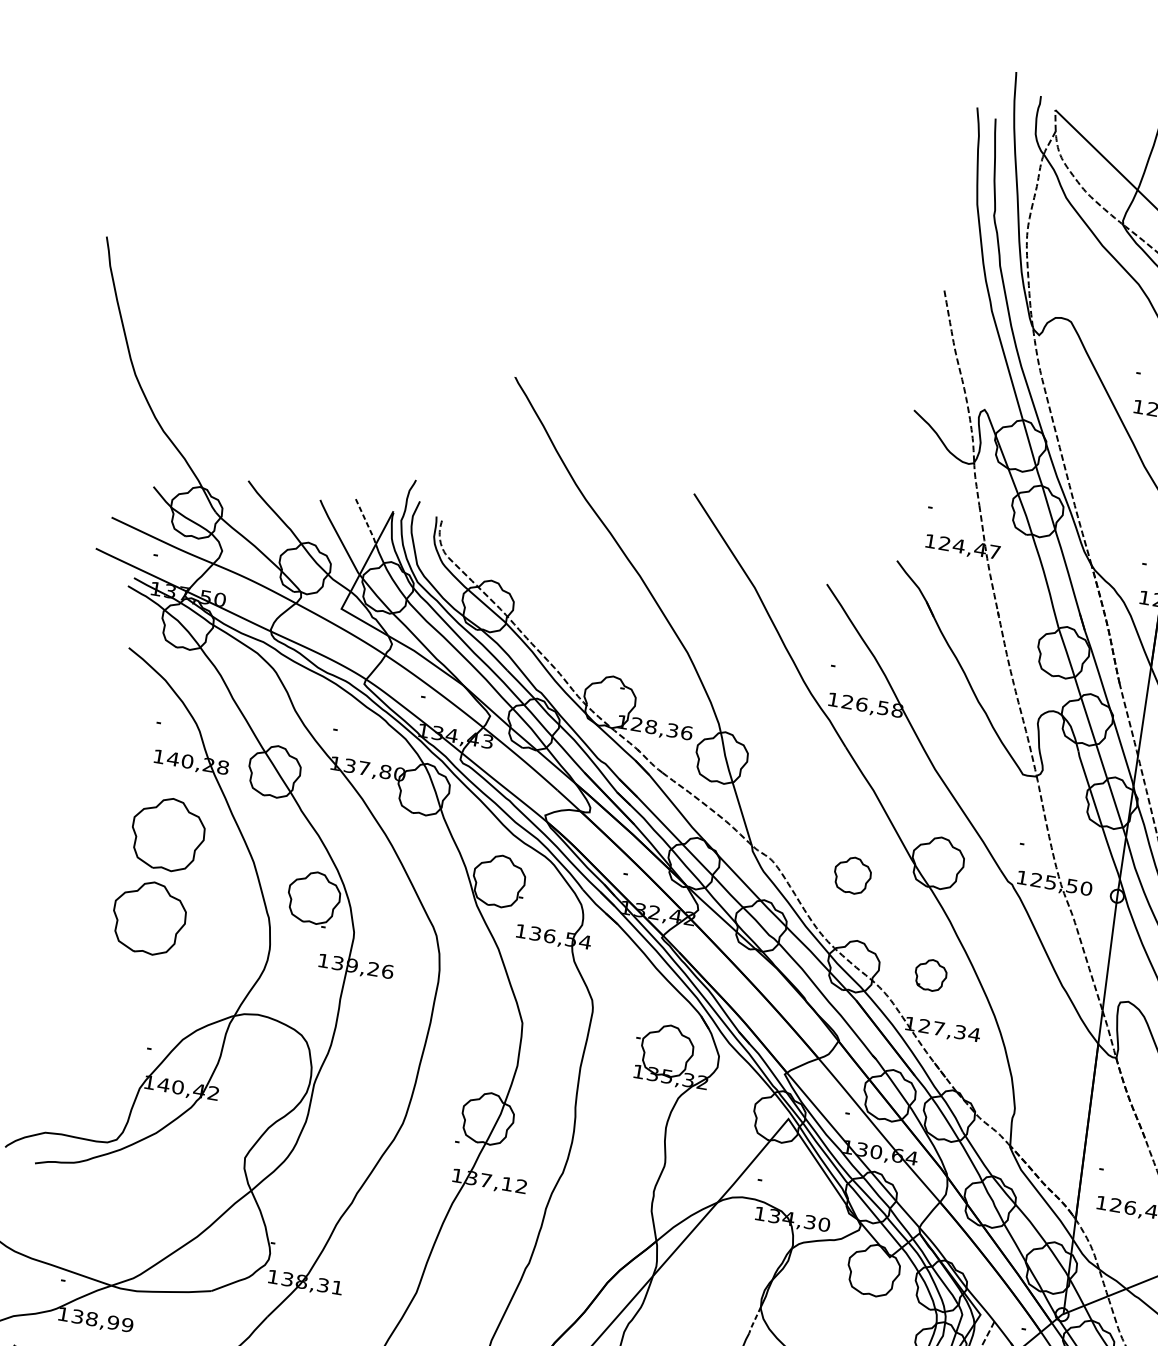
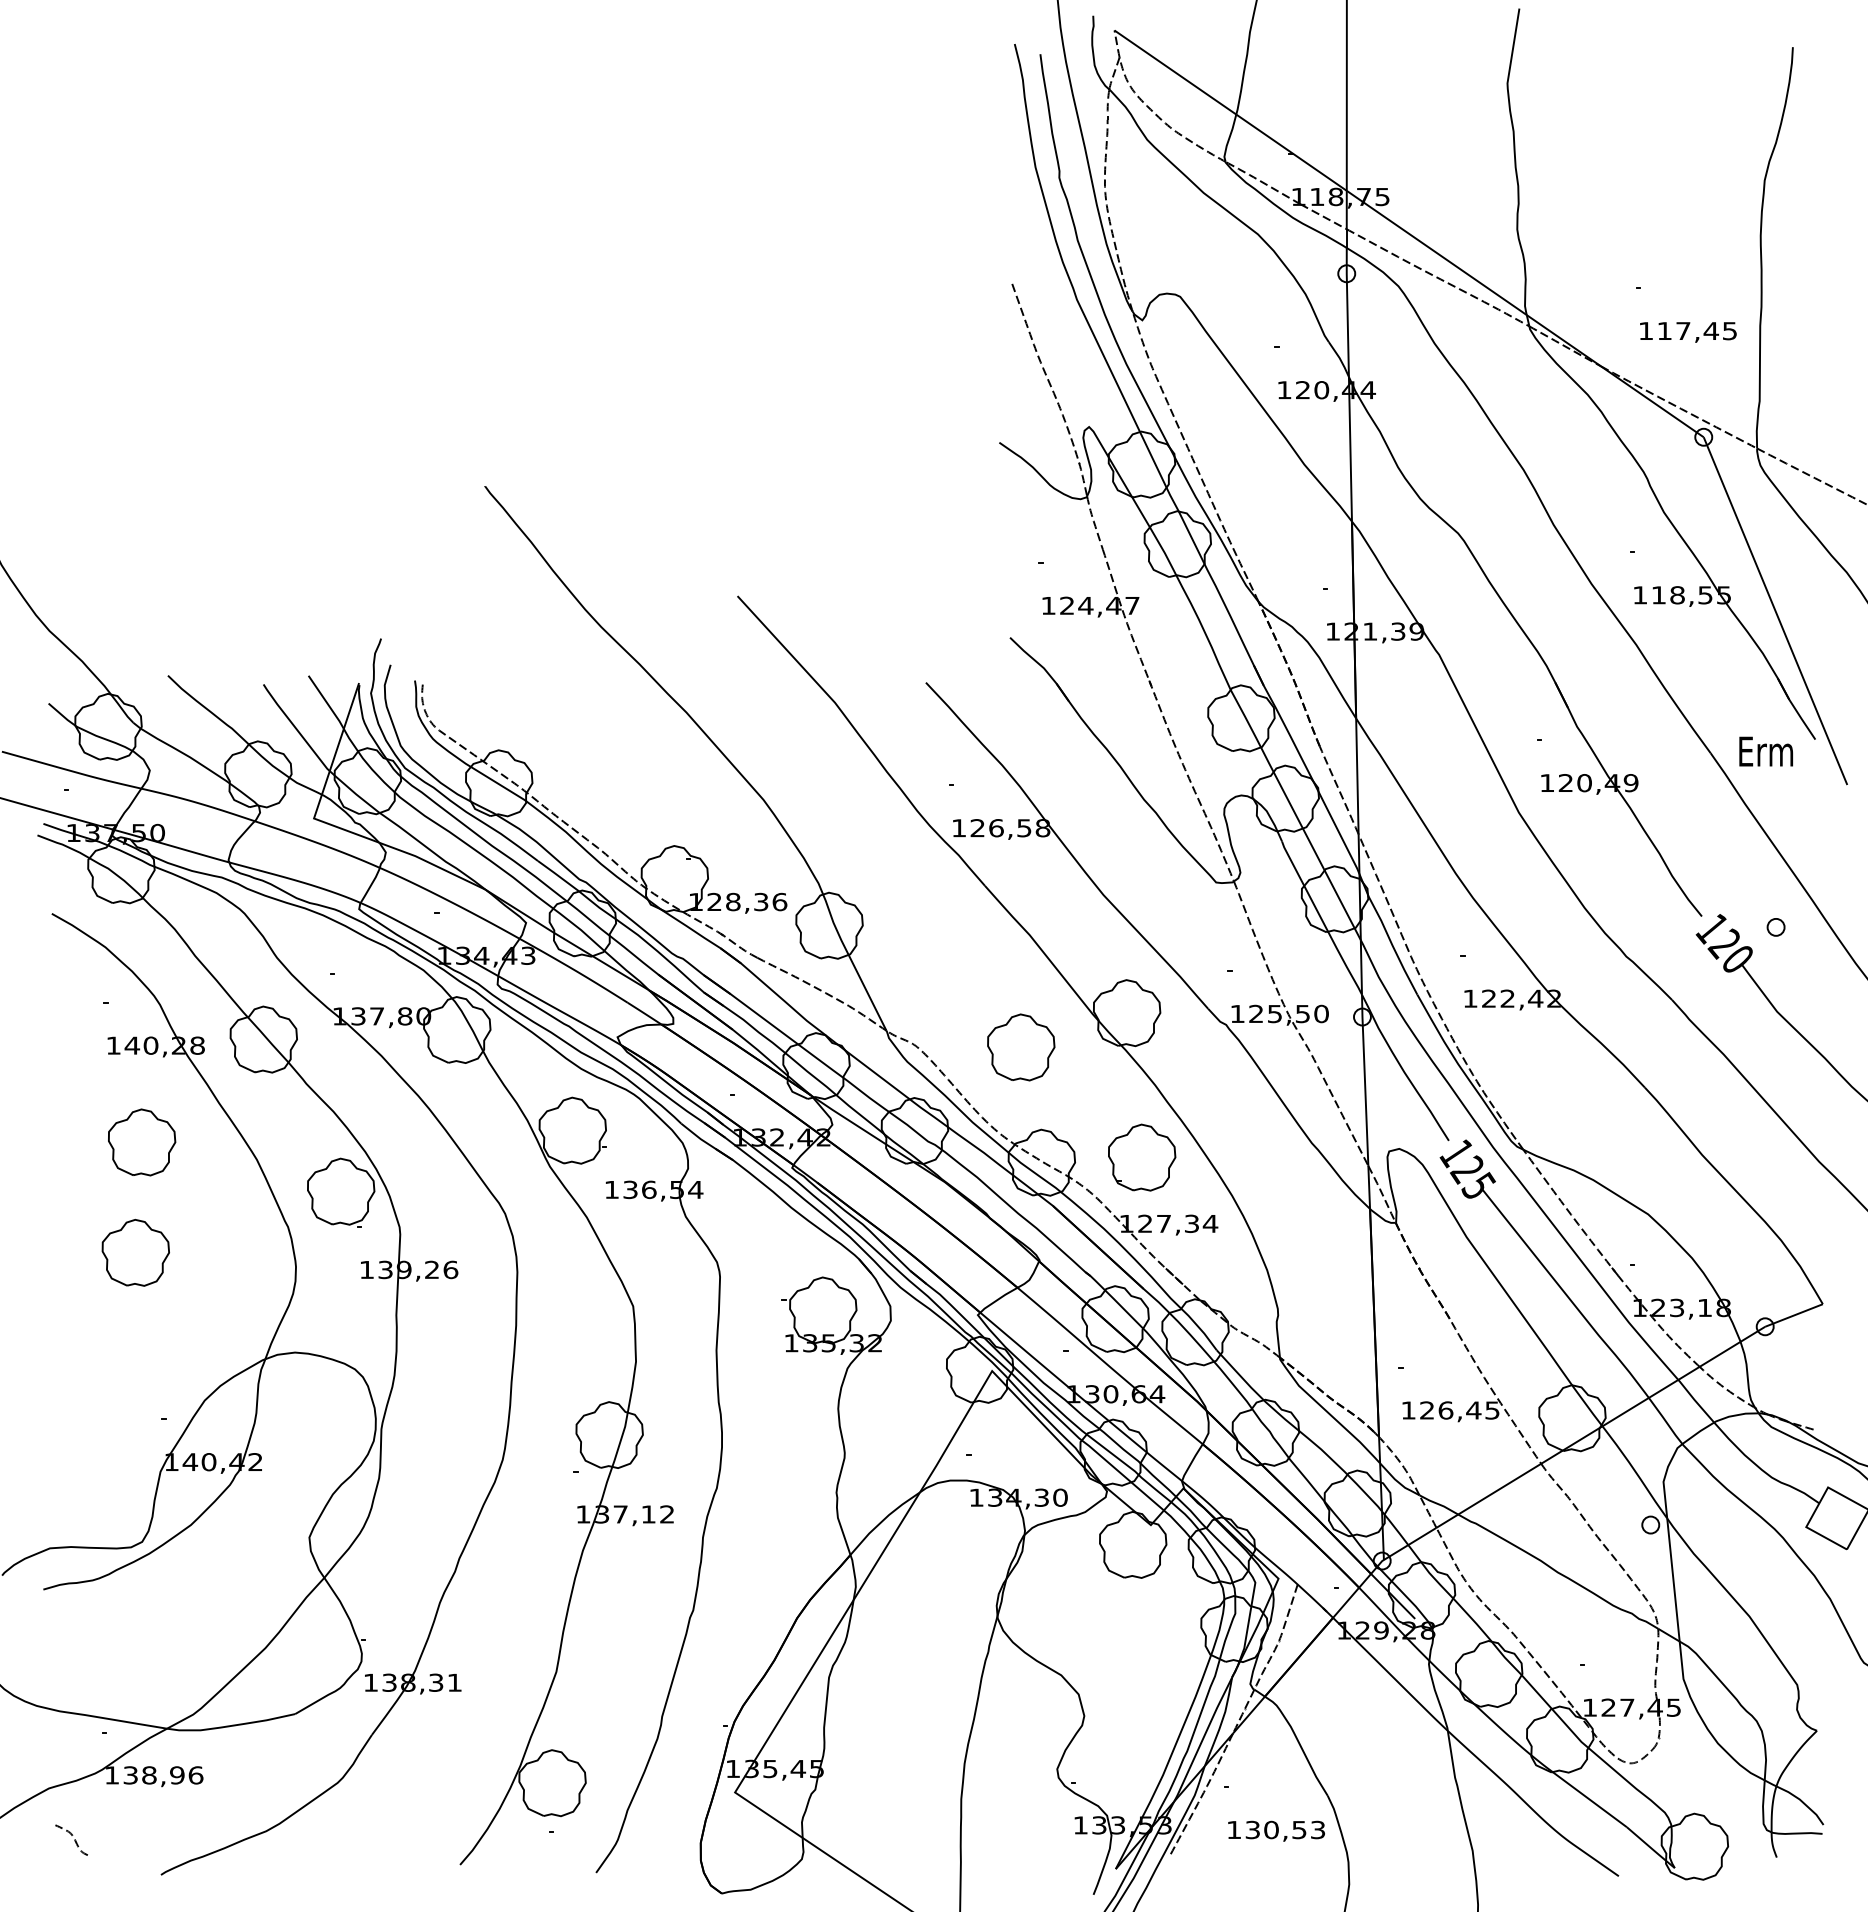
line: (366, 522) -> (327, 703), dashed -> solid
part: (168, 834) -> (142, 1142), size x0.71
part: (852, 875) -> (1021, 1047), size x1.43
part: (148, 917) -> (135, 1252), size x0.71
part: (931, 975) -> (1142, 1157), size x1.67
line: (754, 1321) -> (992, 1635), dashed -> solid
text: (127, 1325) -> (195, 1775), 138,99 -> 138,96

